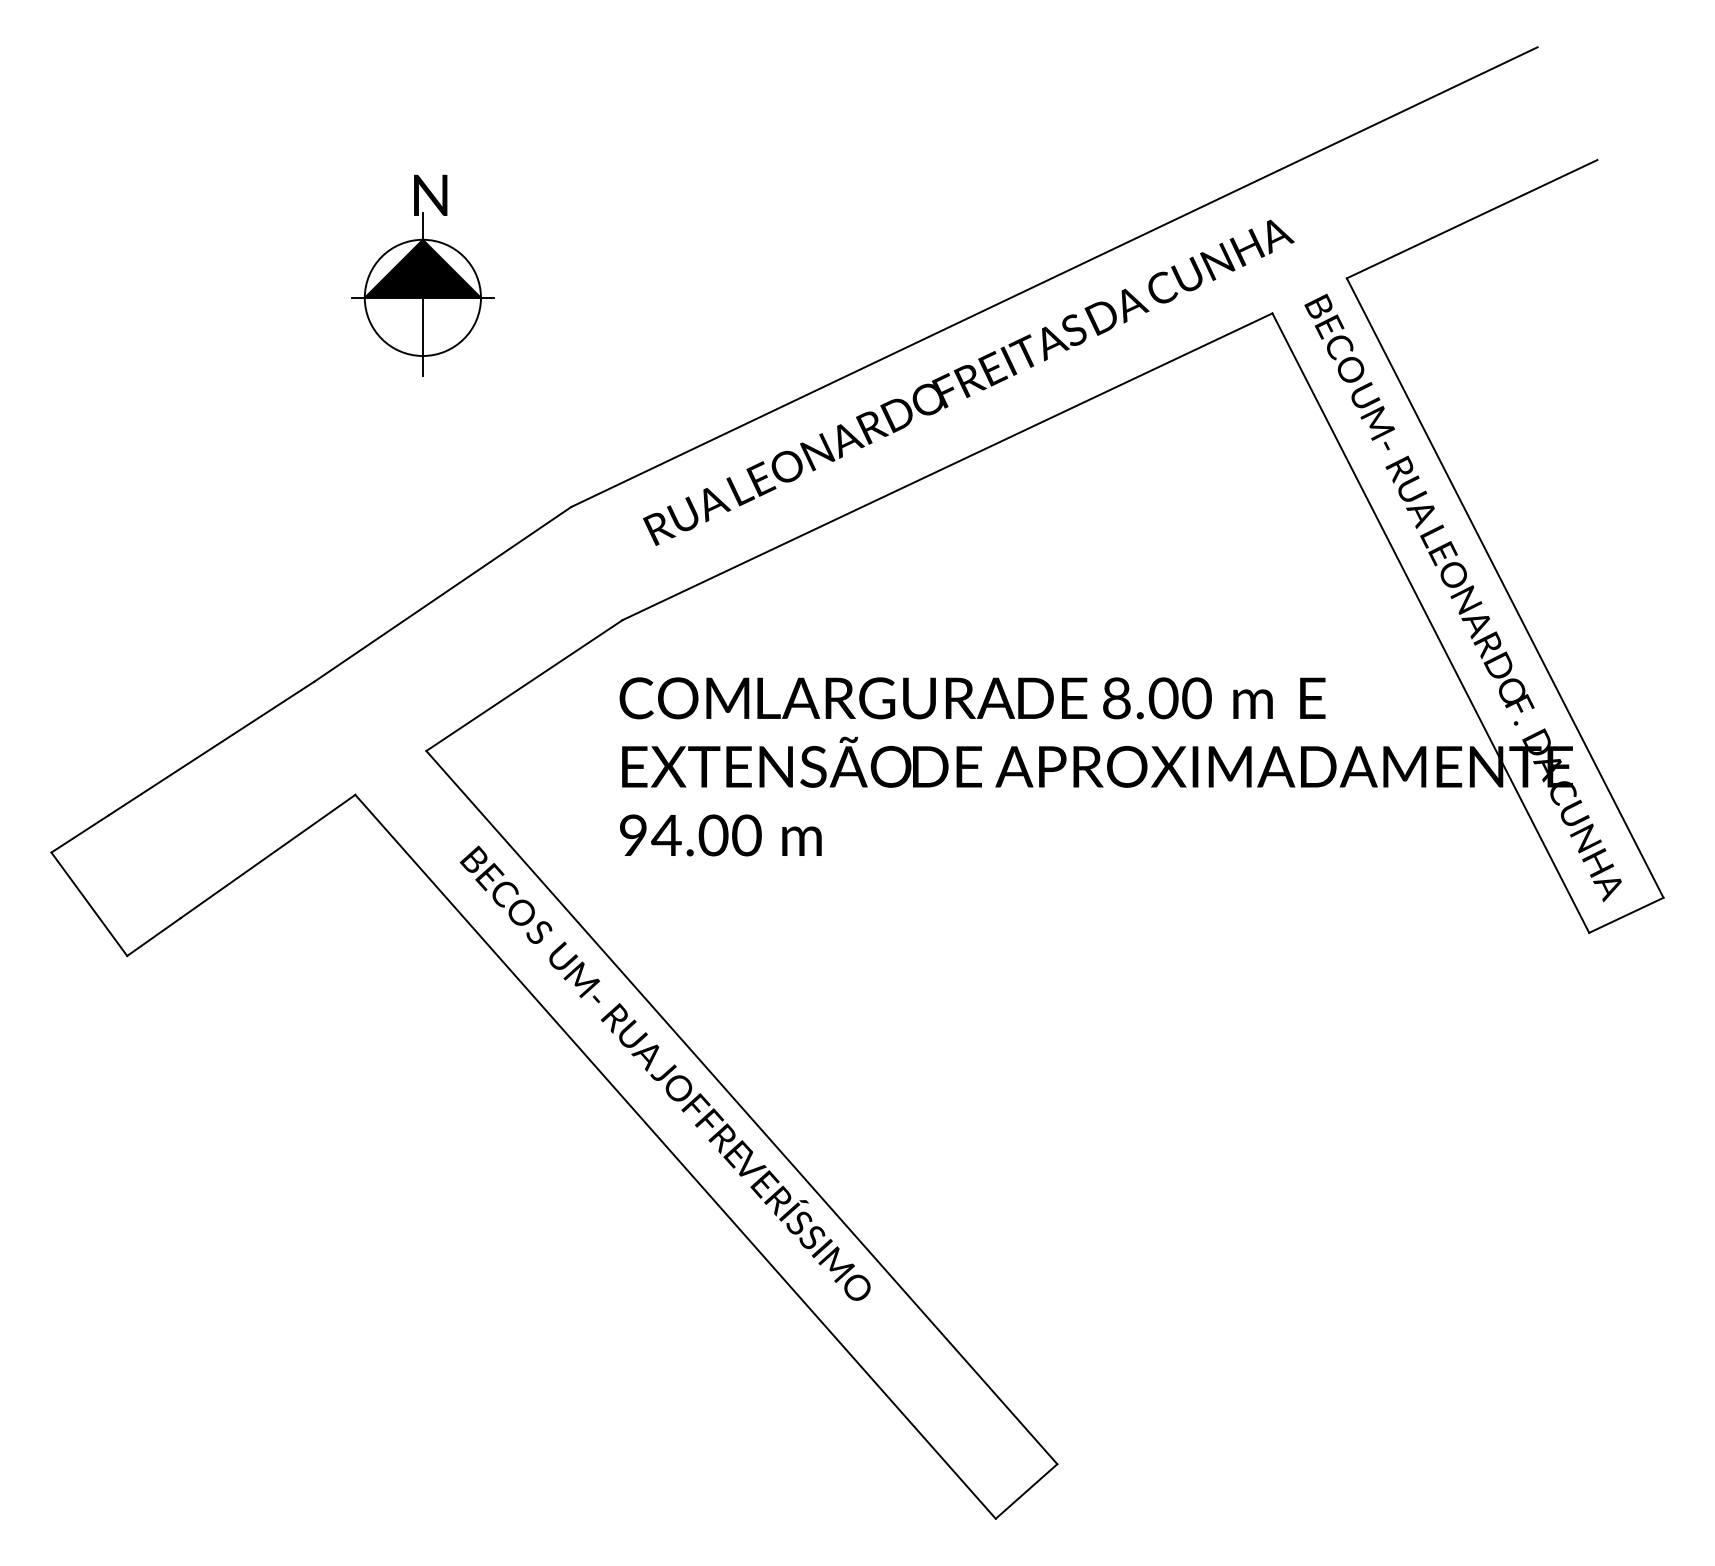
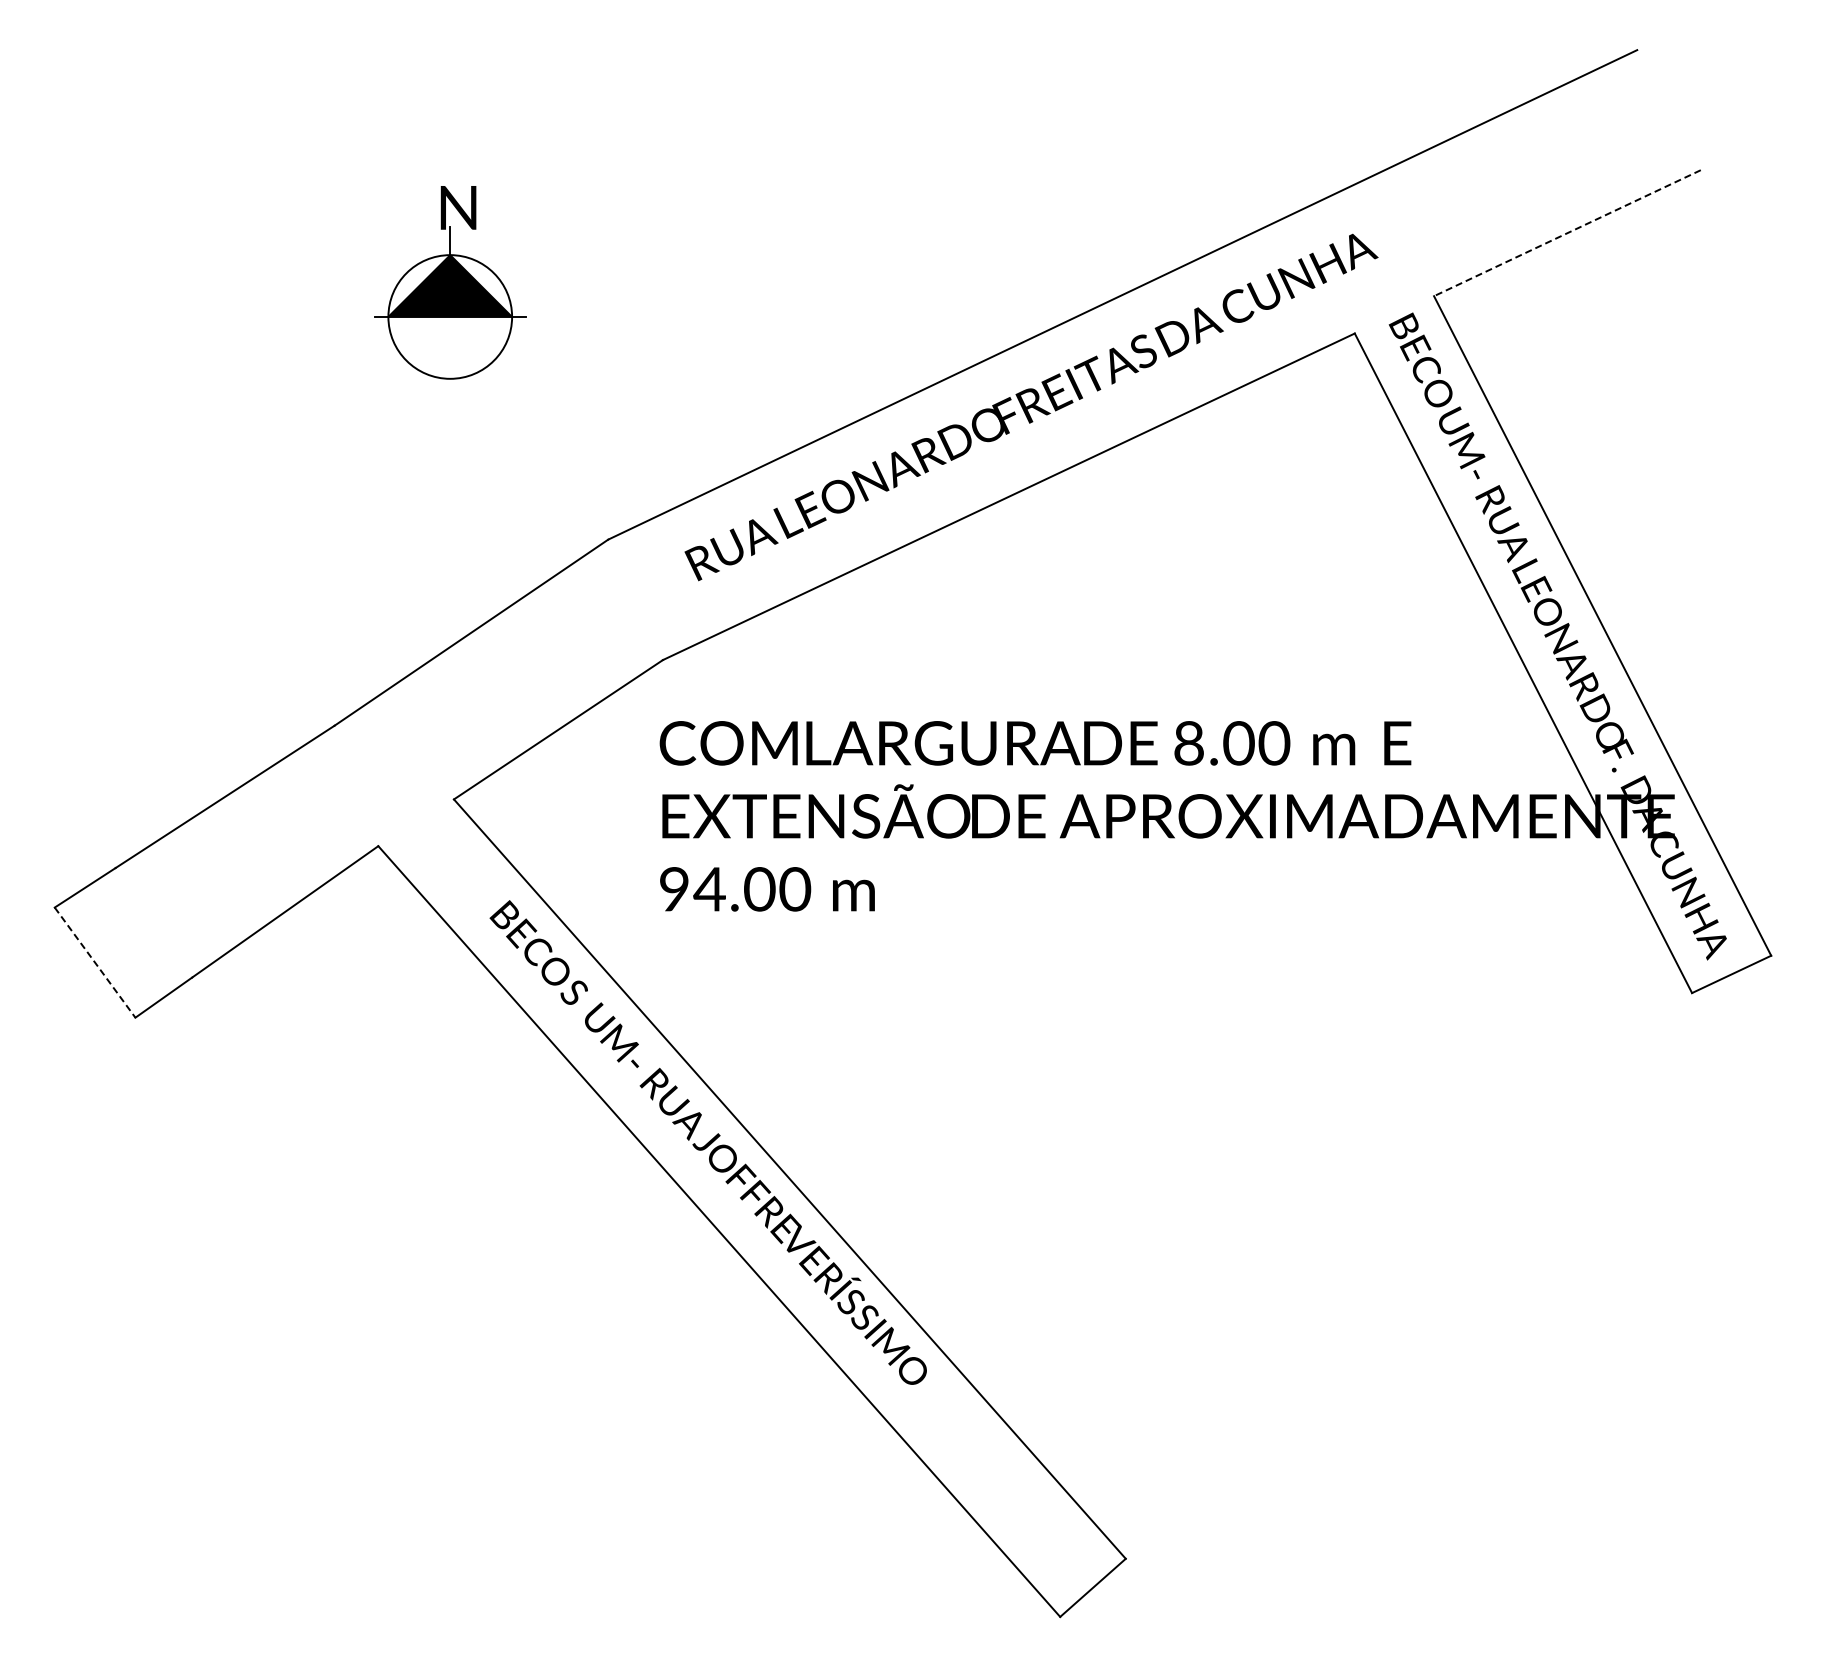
line: (1472, 219) -> (1567, 233), solid -> dashed
line: (423, 336) -> (450, 358), removed
line: (89, 905) -> (95, 963), solid -> dashed

